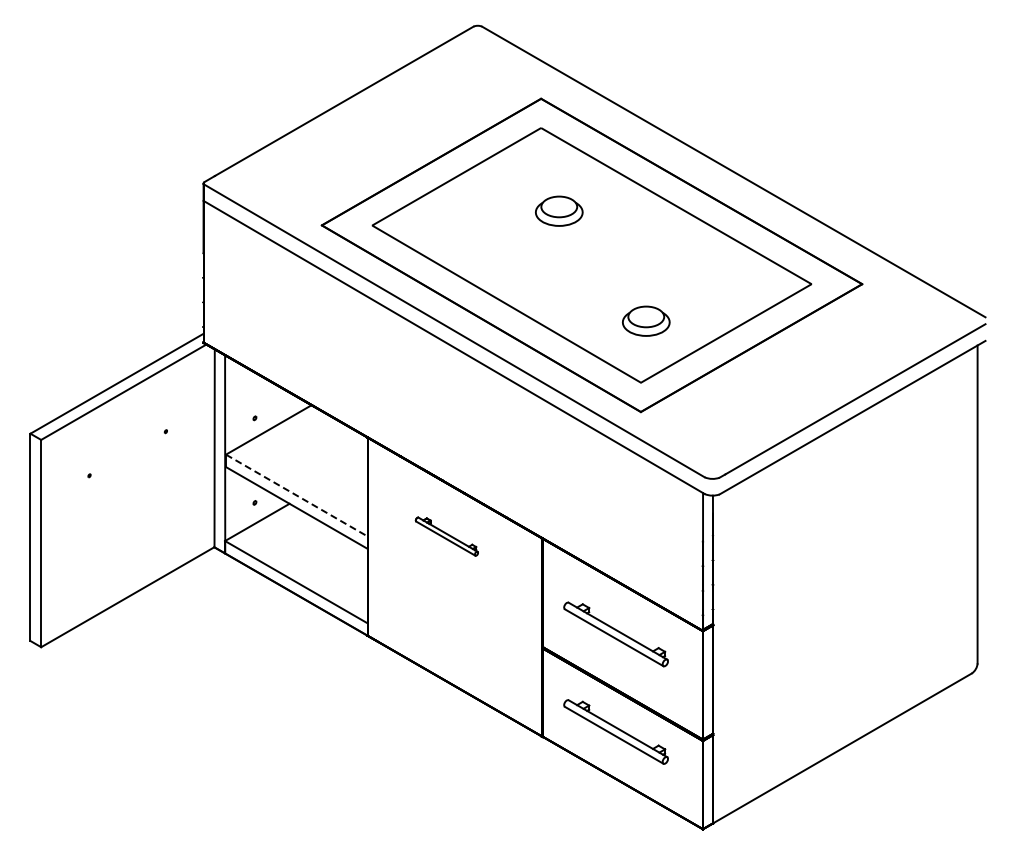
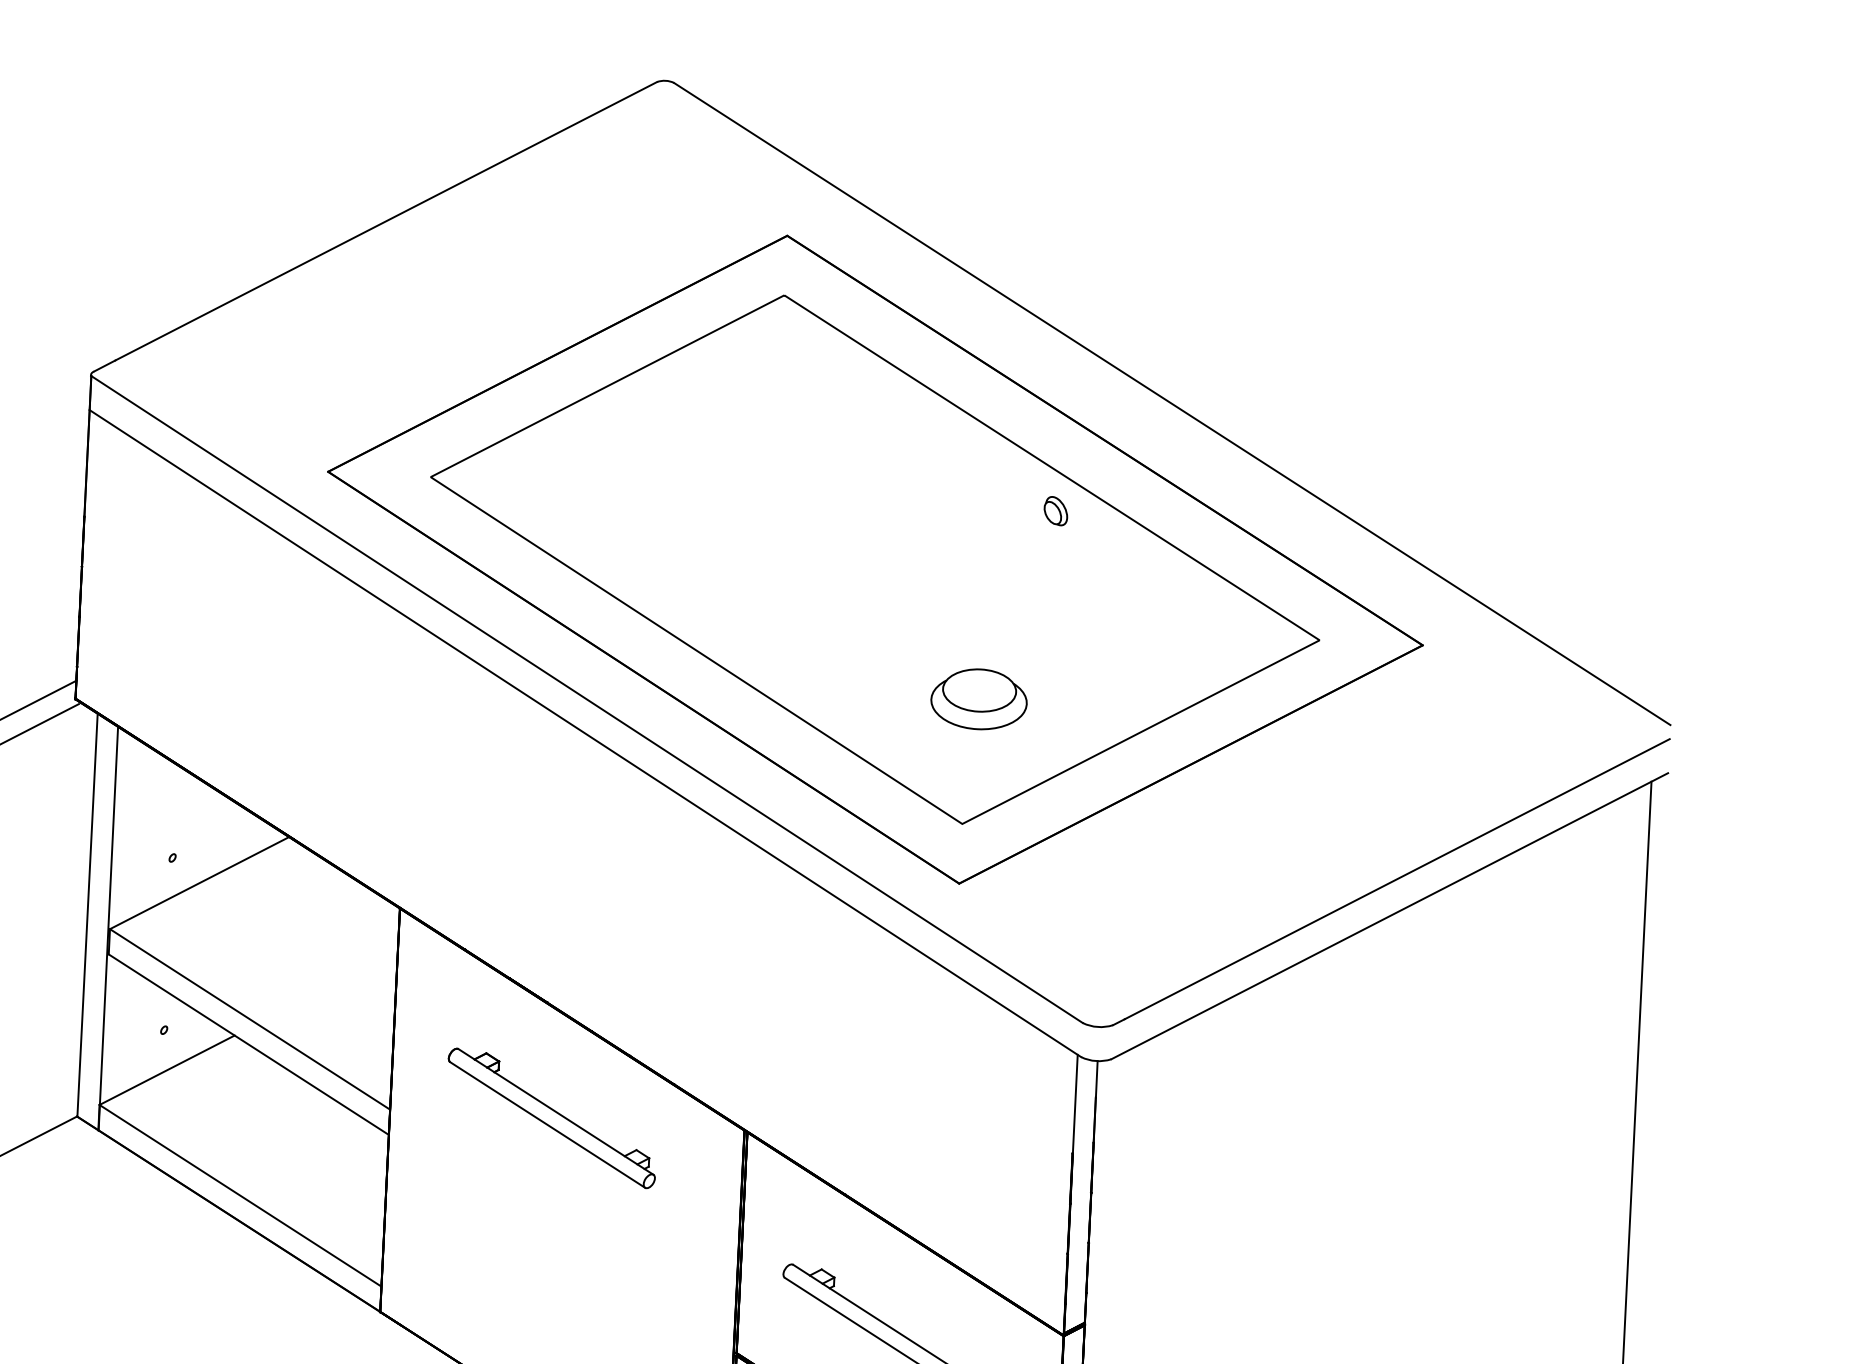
part: (559, 210) -> (813, 465), removed
part: (678, 226) -> (1054, 509), added
line: (296, 495) -> (249, 1019), dashed -> solid
part: (446, 536) -> (550, 1117), size x1.67

